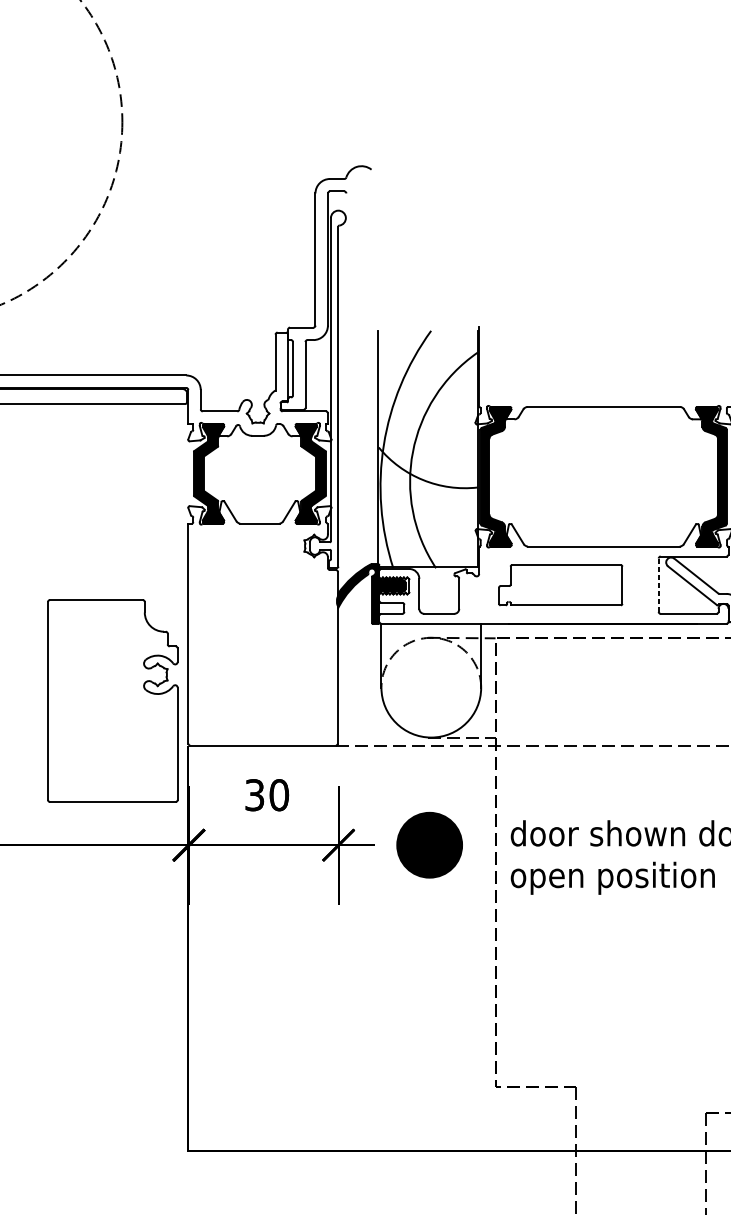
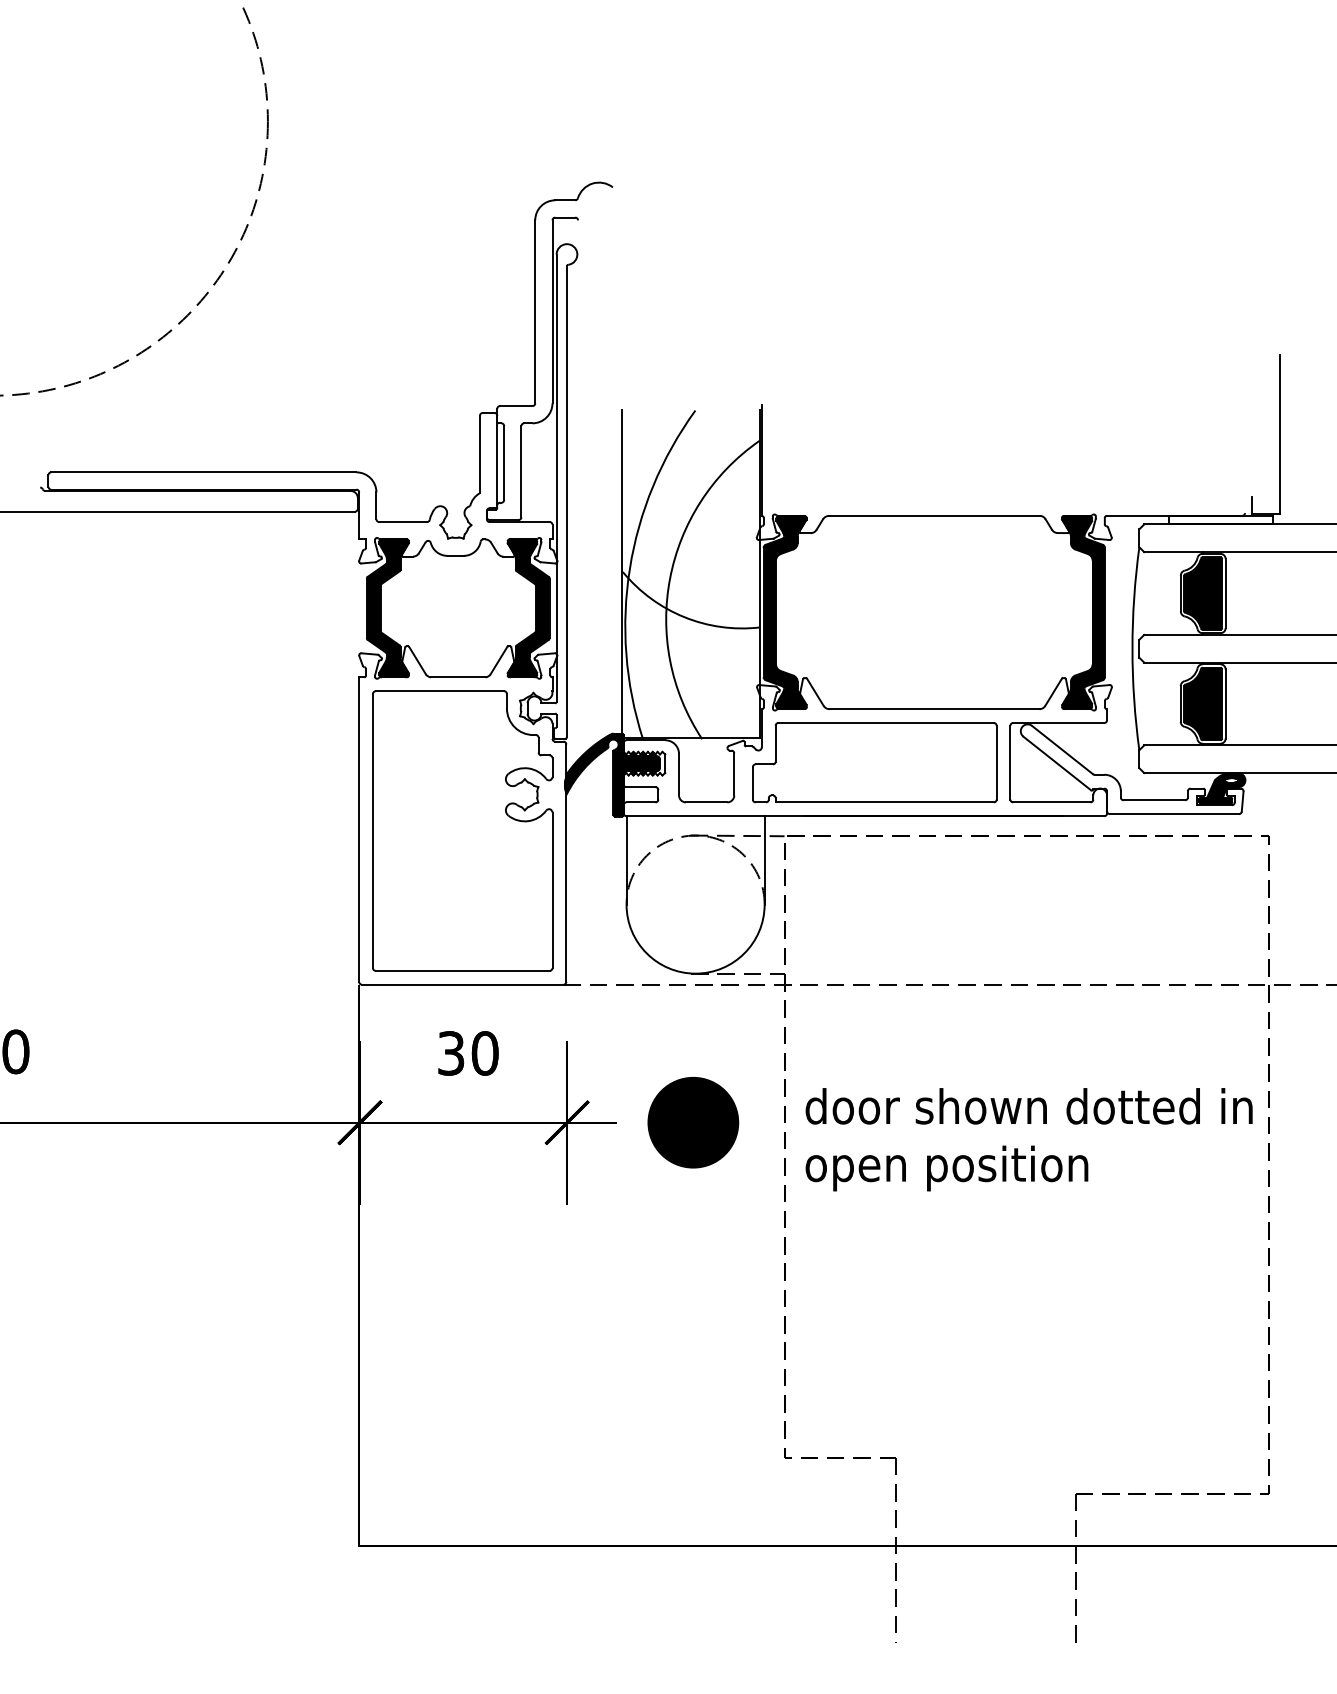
part: (560, 585) -> (874, 762), size x1.43
line: (658, 585) -> (1010, 762), dashed -> solid
part: (112, 700) -> (462, 830), moved

